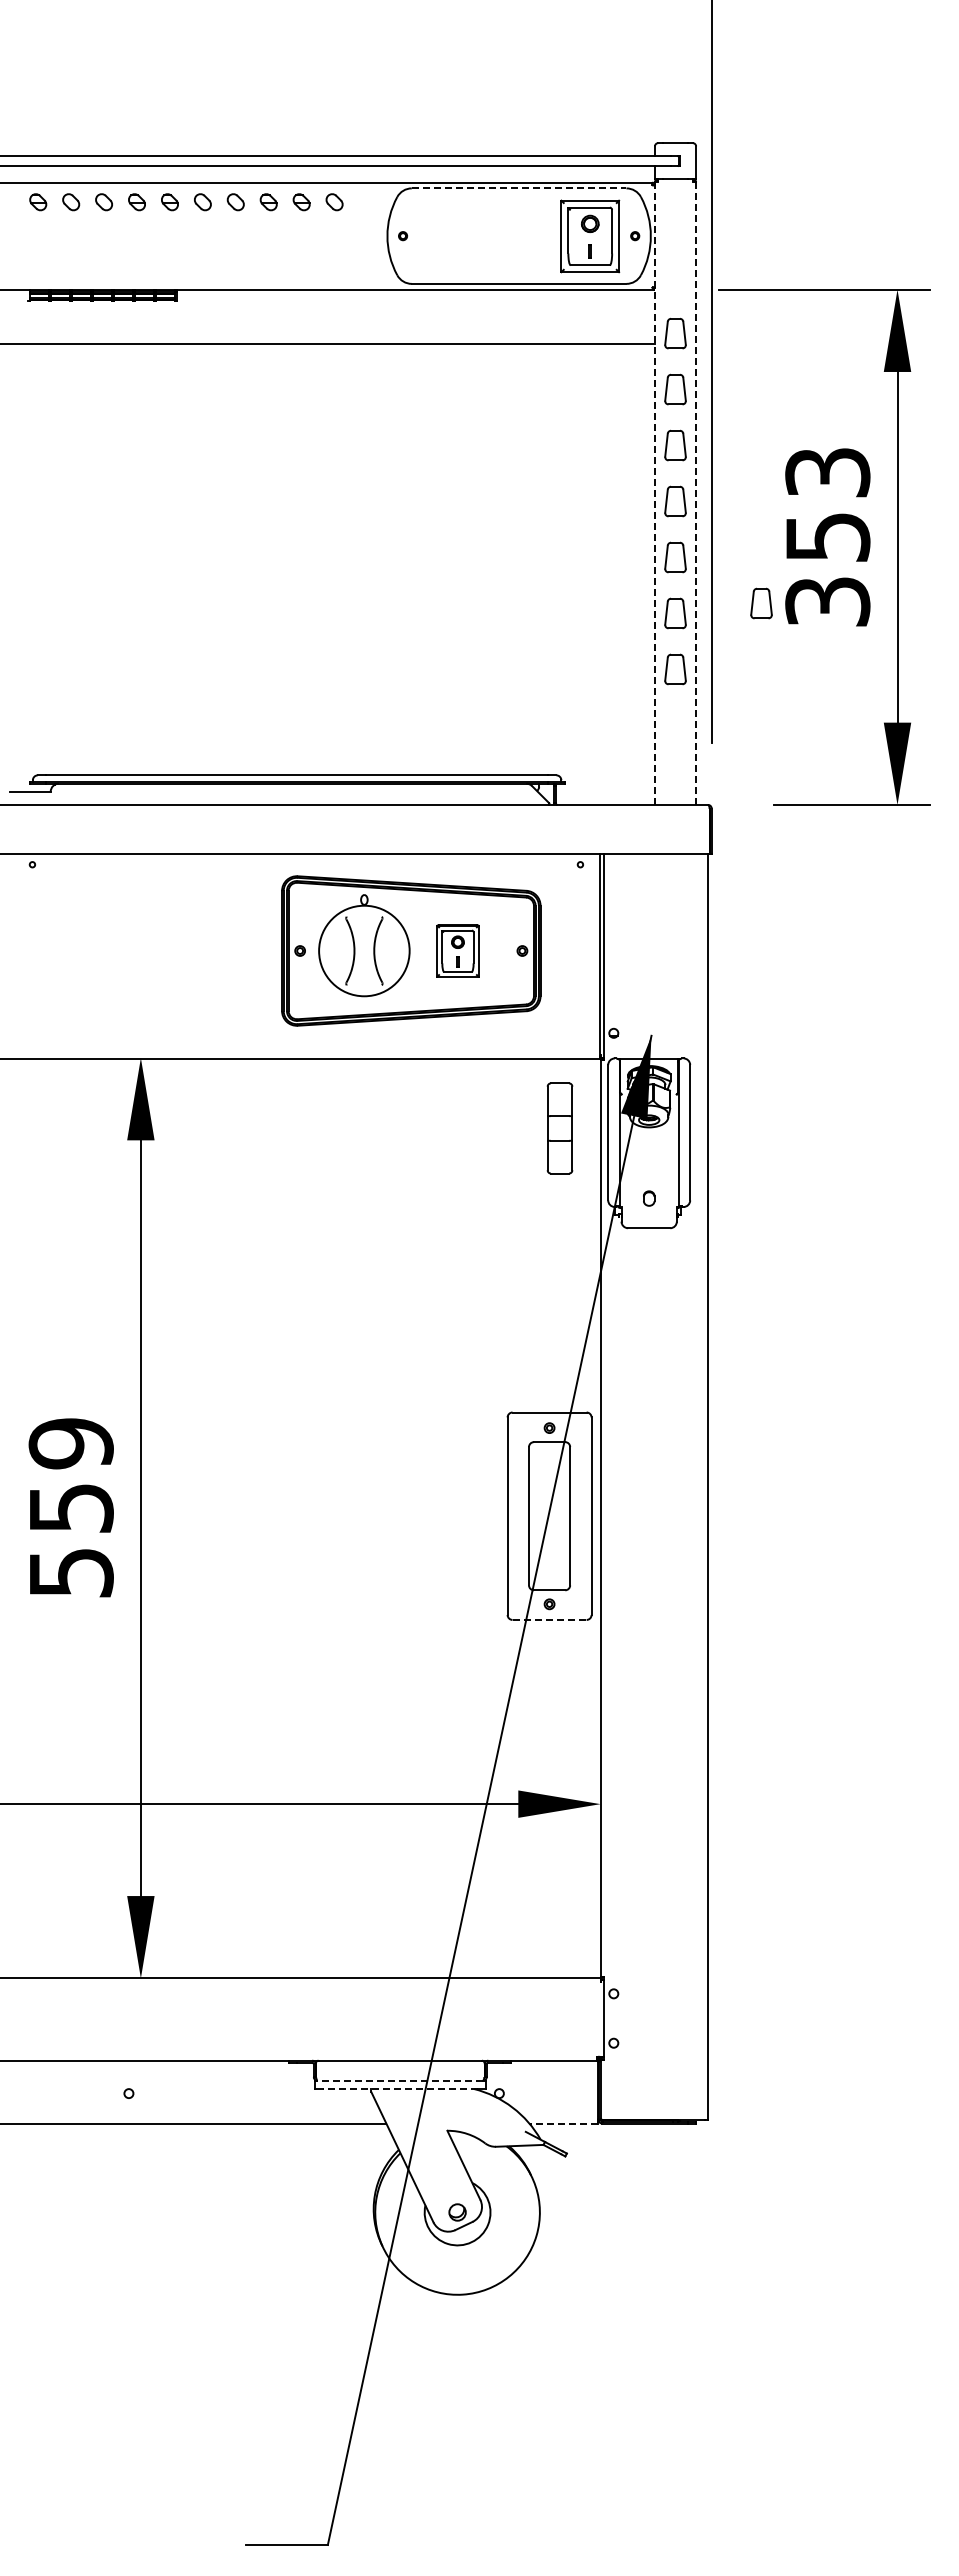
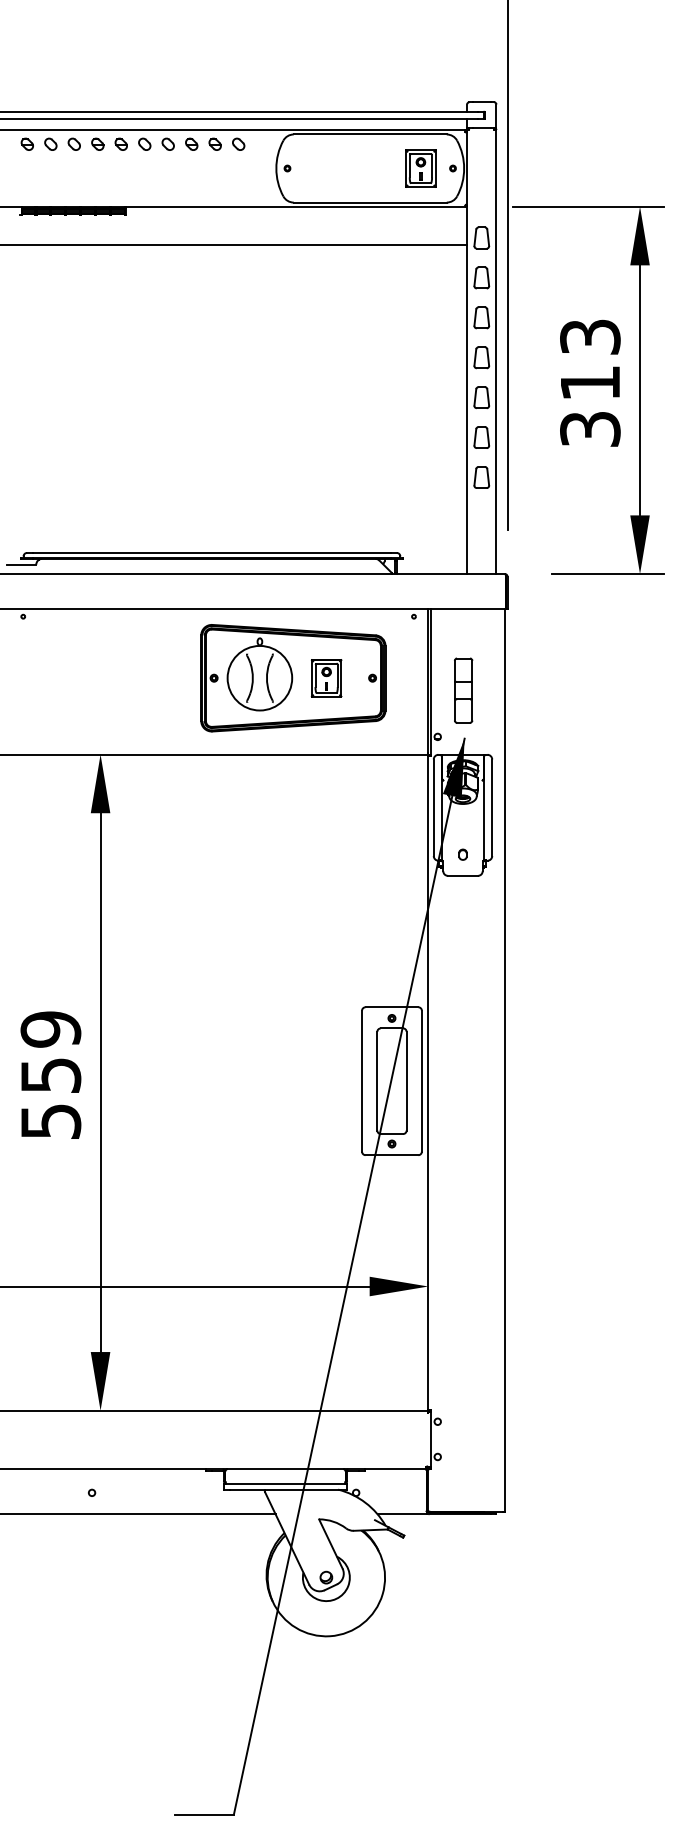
line: (519, 188) -> (370, 134), dashed -> solid
part: (589, 235) -> (420, 168), size x0.71
line: (696, 493) -> (496, 352), dashed -> solid
line: (654, 494) -> (466, 352), dashed -> solid
text: (828, 537) -> (590, 383), 353 -> 313
part: (761, 603) -> (543, 430), removed
part: (559, 1128) -> (463, 690), moved
line: (550, 1619) -> (392, 1154), dashed -> solid
line: (400, 2080) -> (285, 1483), dashed -> solid
line: (399, 2089) -> (284, 1489), dashed -> solid
line: (563, 2123) -> (401, 1514), dashed -> solid

